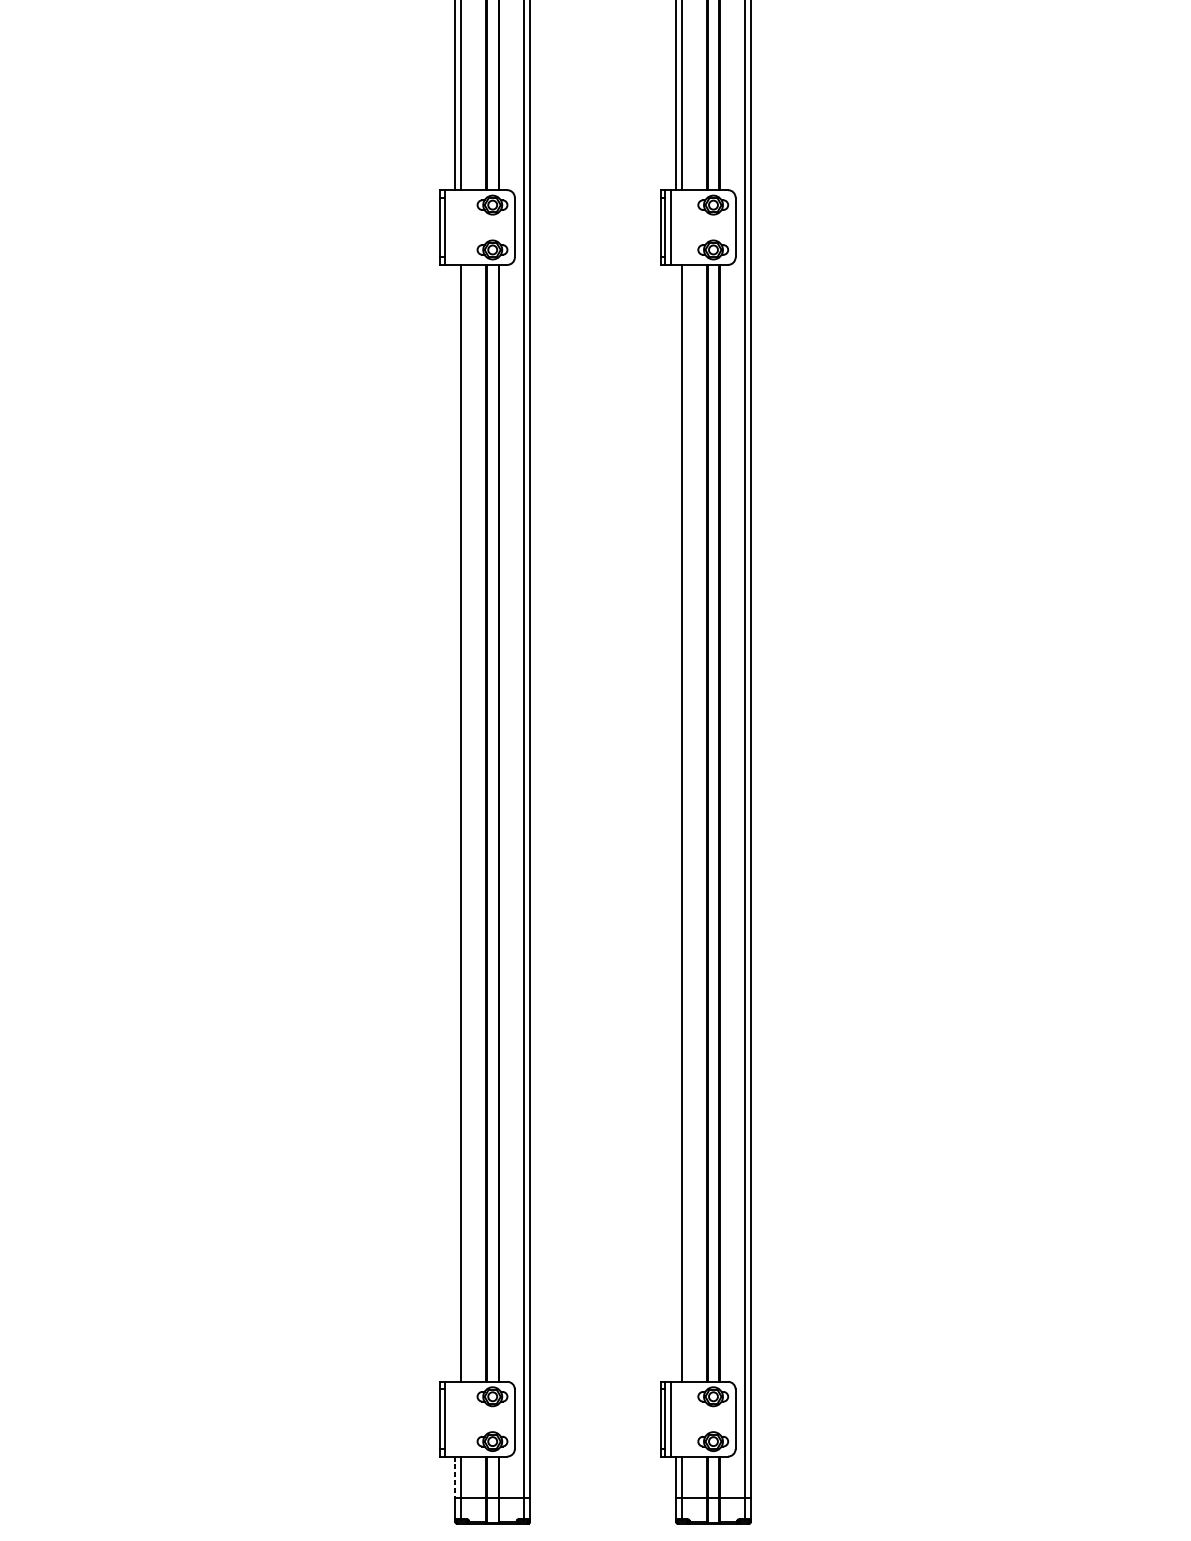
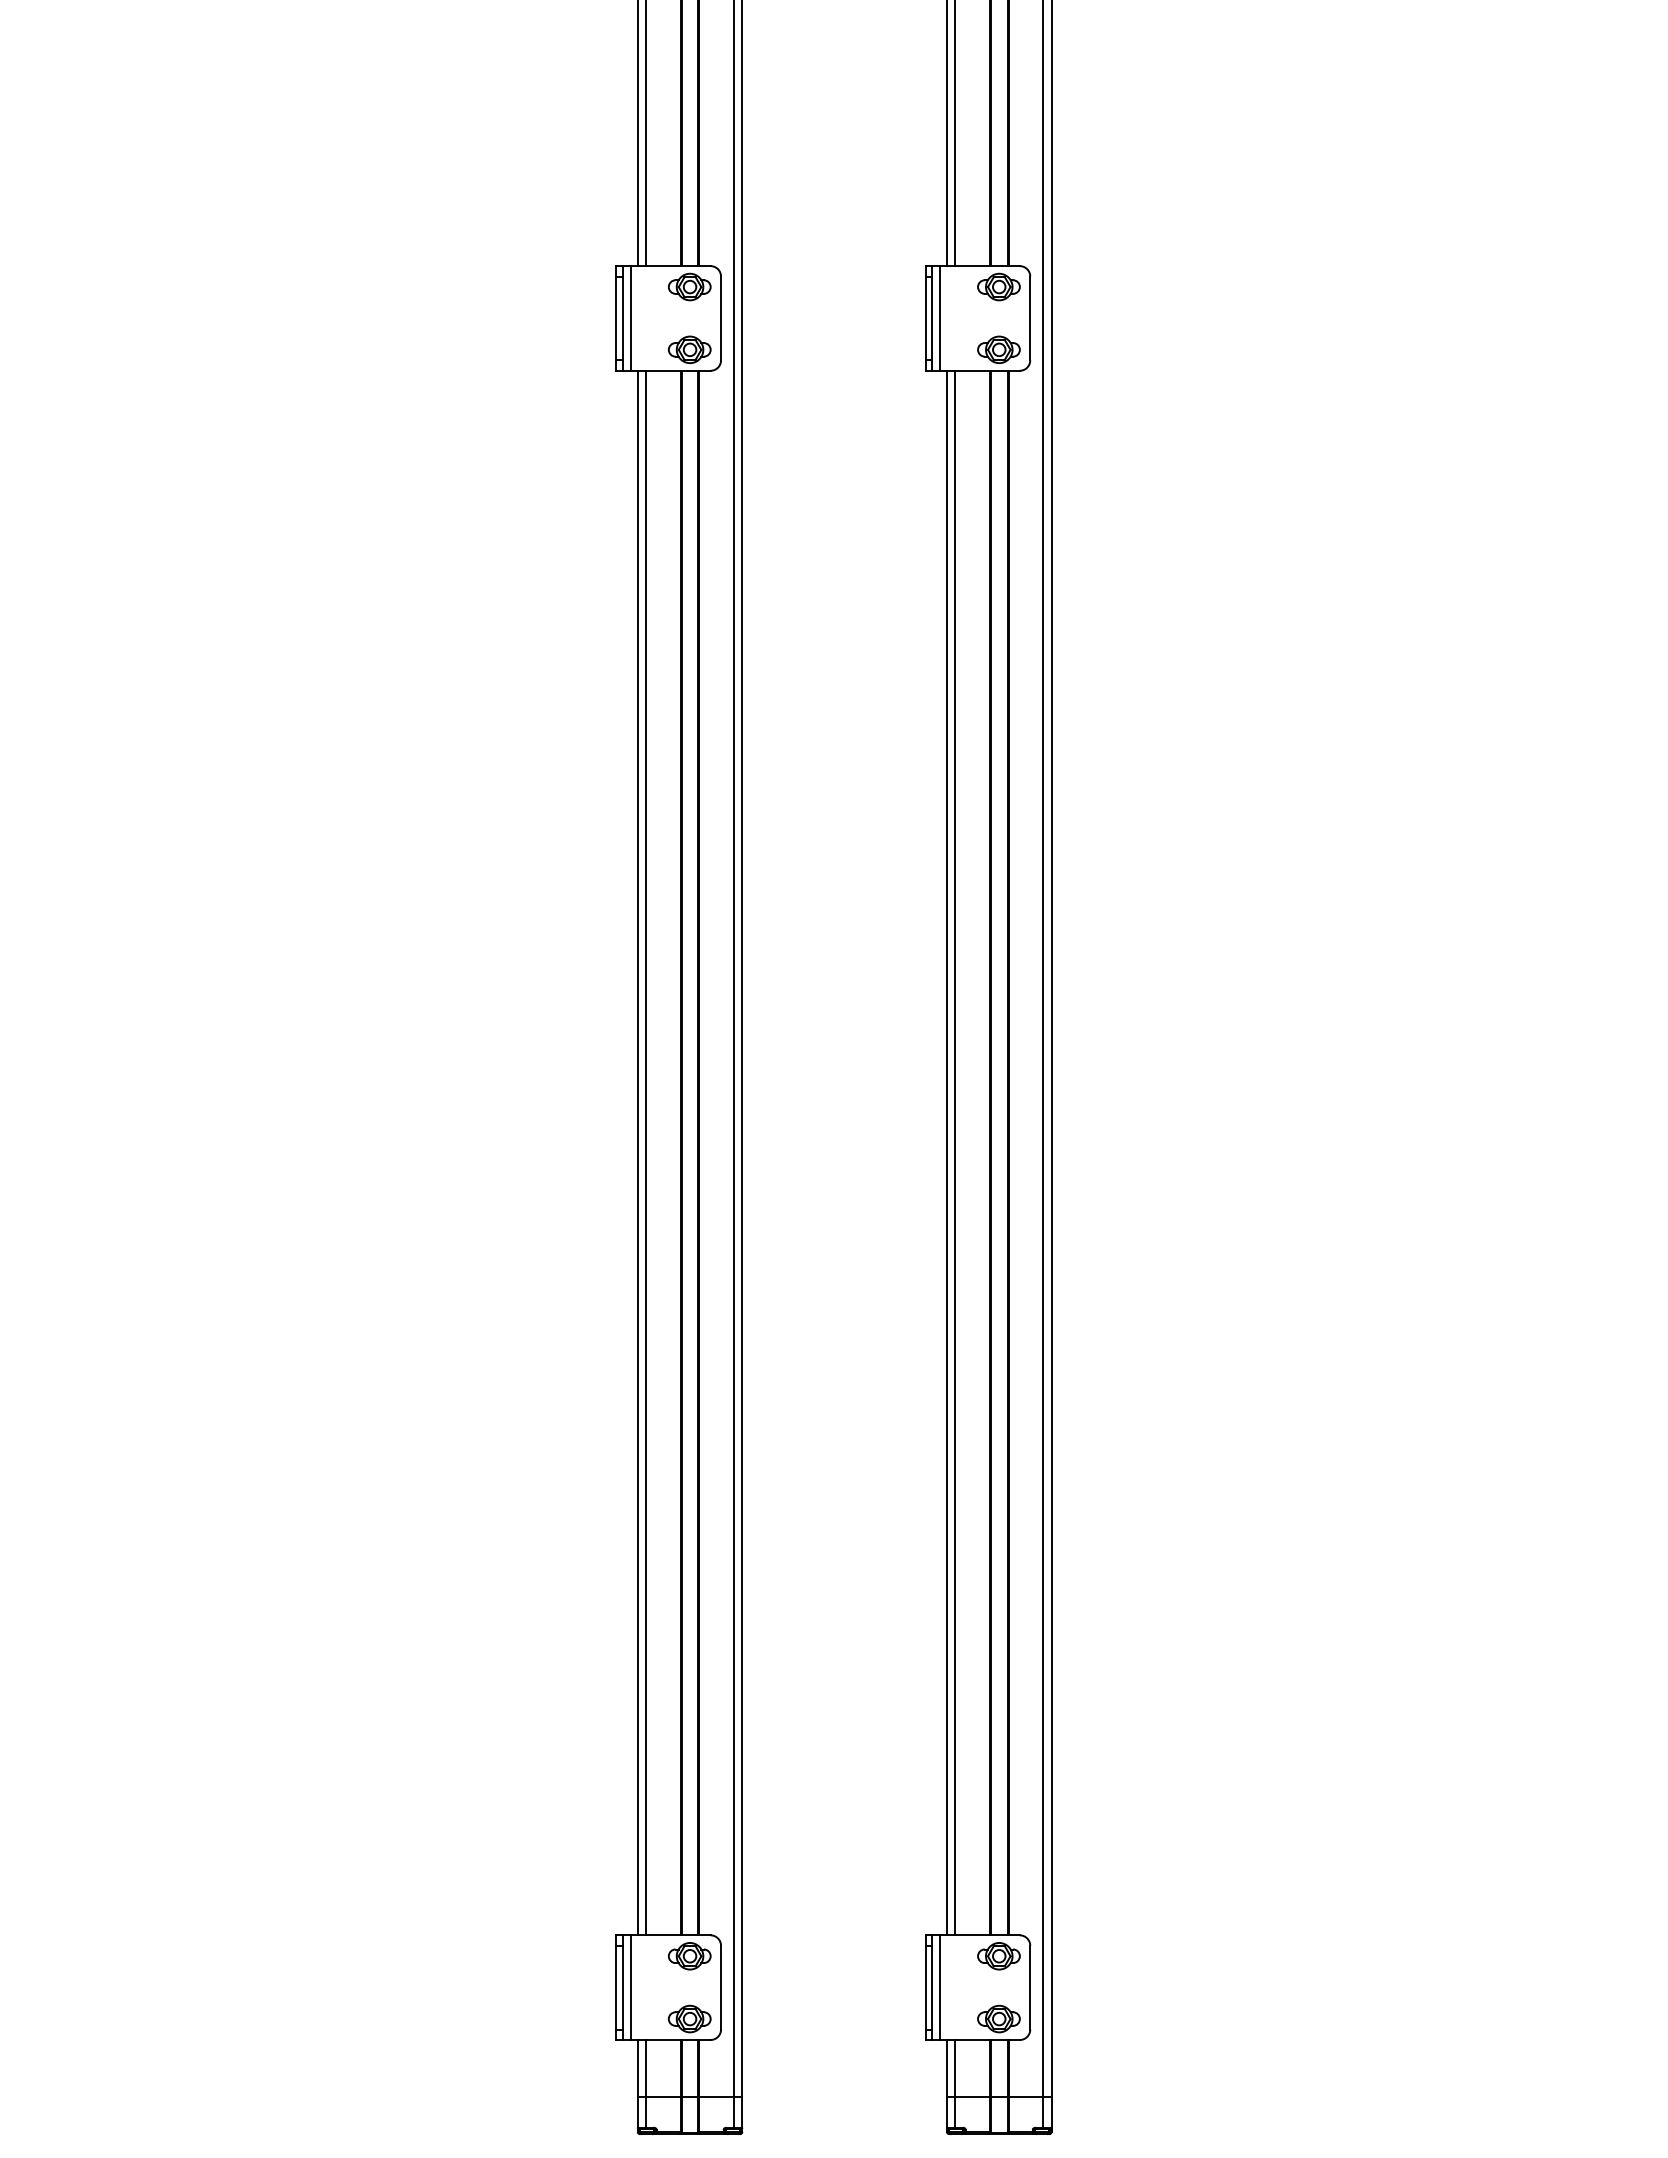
line: (450, 227) -> (631, 318), added
line: (455, 822) -> (637, 1152), added
line: (675, 822) -> (946, 1152), added
line: (450, 1419) -> (631, 1987), added
line: (455, 1476) -> (637, 2068), dashed -> solid

